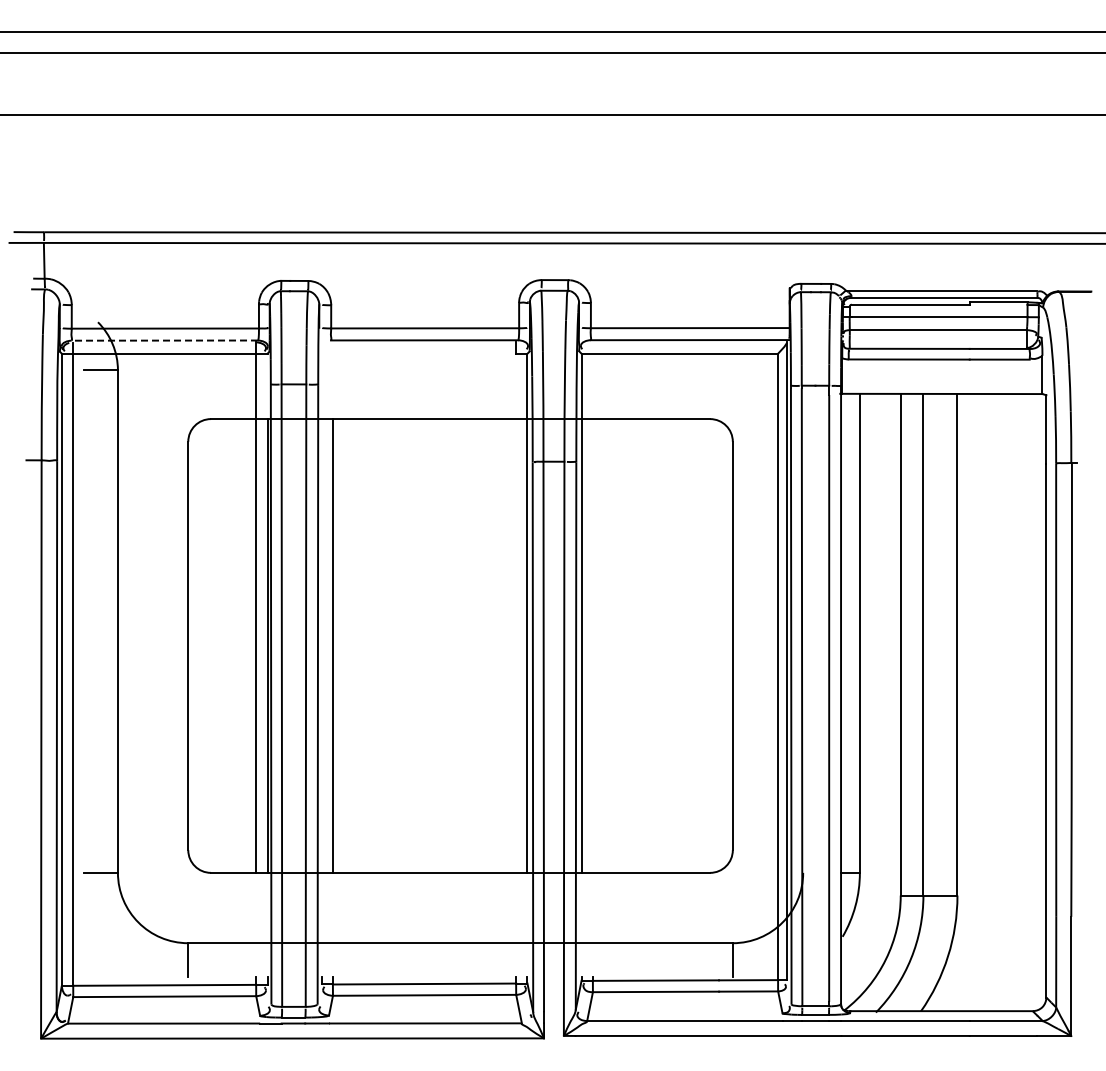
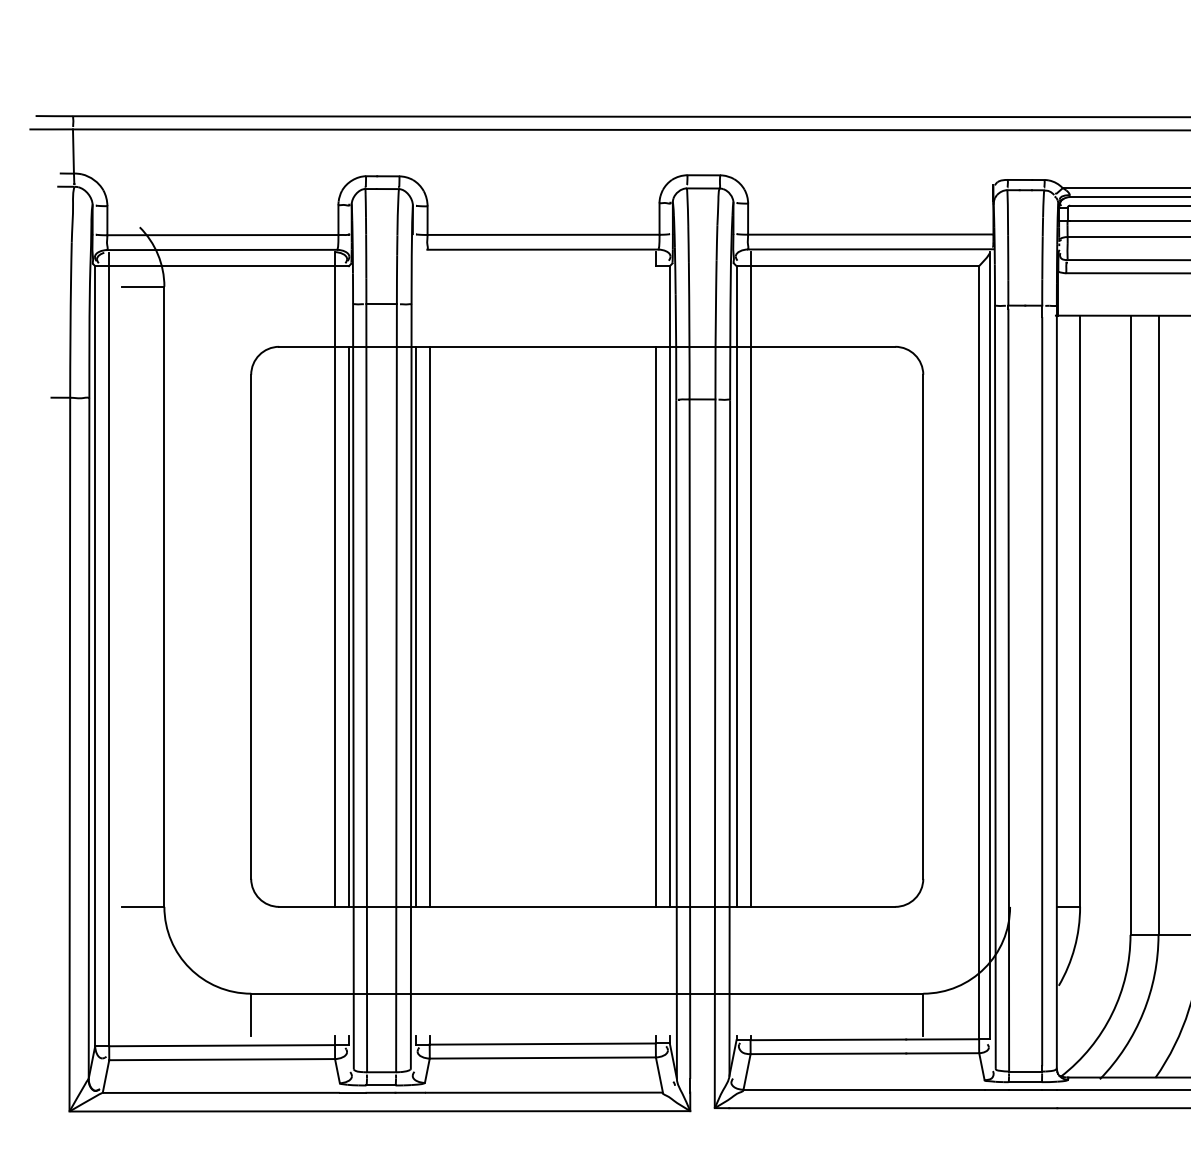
line: (164, 340) -> (221, 249), dashed -> solid
line: (592, 607) -> (750, 579), added
line: (321, 645) -> (415, 626), added
line: (516, 645) -> (656, 626), added

